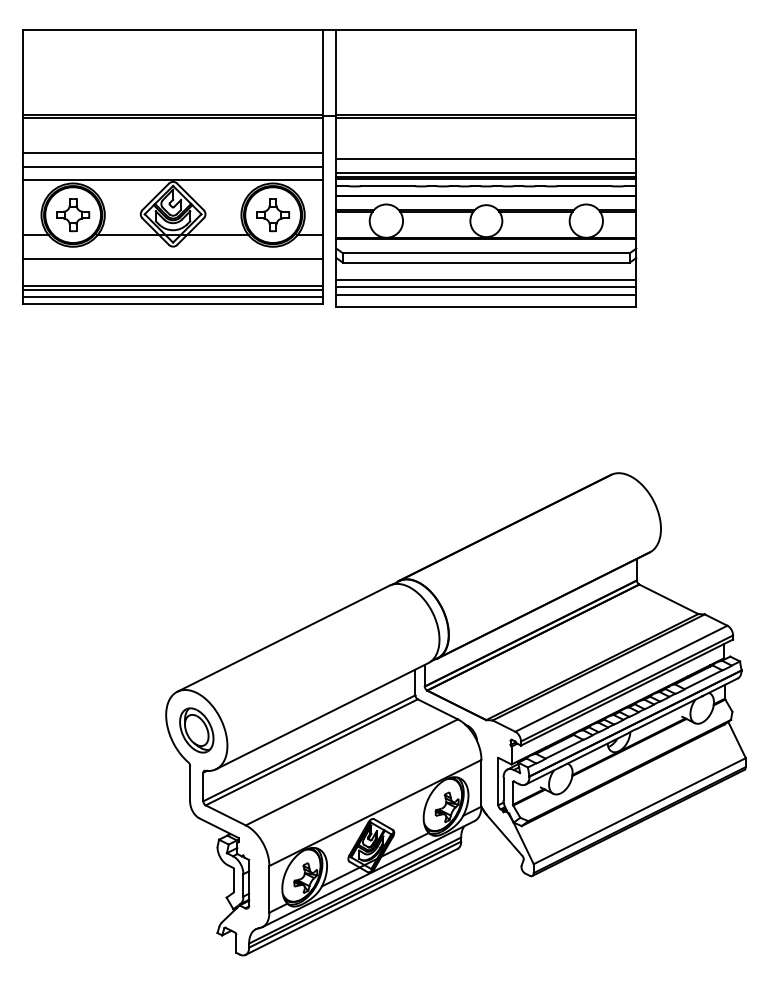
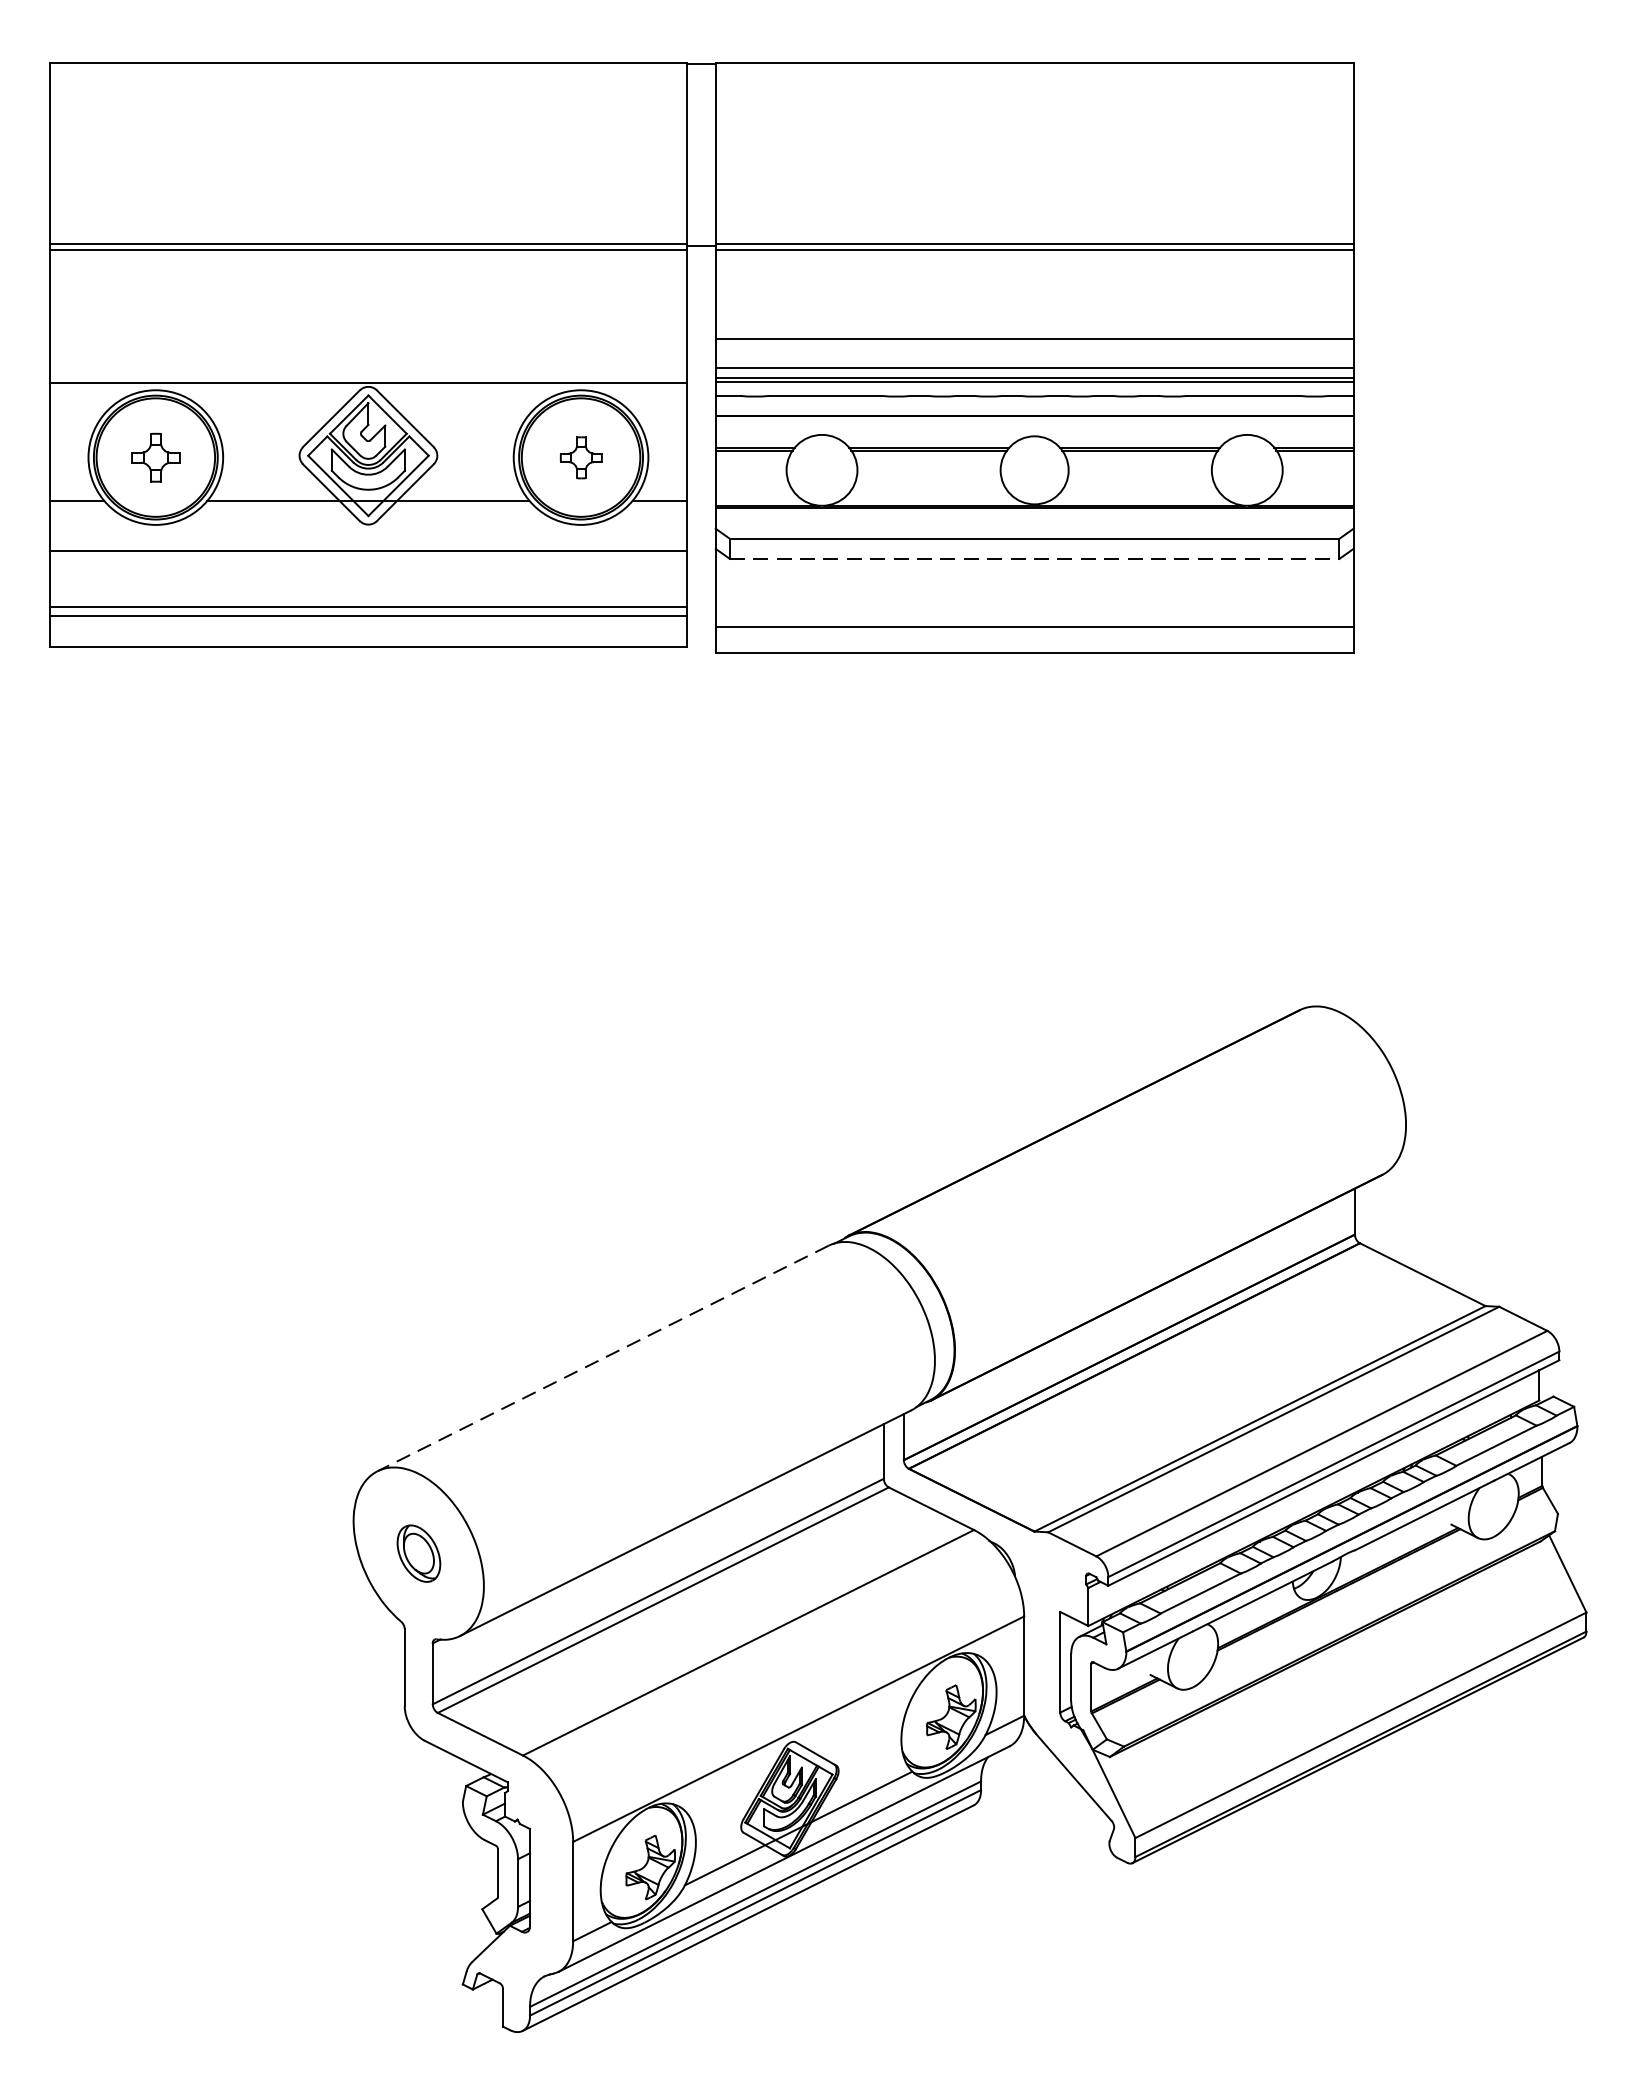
line: (173, 153) -> (369, 326), removed
line: (173, 166) -> (369, 354), removed
part: (73, 215) -> (156, 458), size x0.7
part: (273, 215) -> (581, 458), size x0.6
line: (486, 262) -> (1034, 558), solid -> dashed
line: (486, 279) -> (1034, 594), removed
line: (486, 286) -> (1034, 609), removed
line: (173, 296) -> (369, 630), removed
line: (283, 638) -> (603, 1358), solid -> dashed
part: (196, 730) -> (418, 1553), size x0.6

